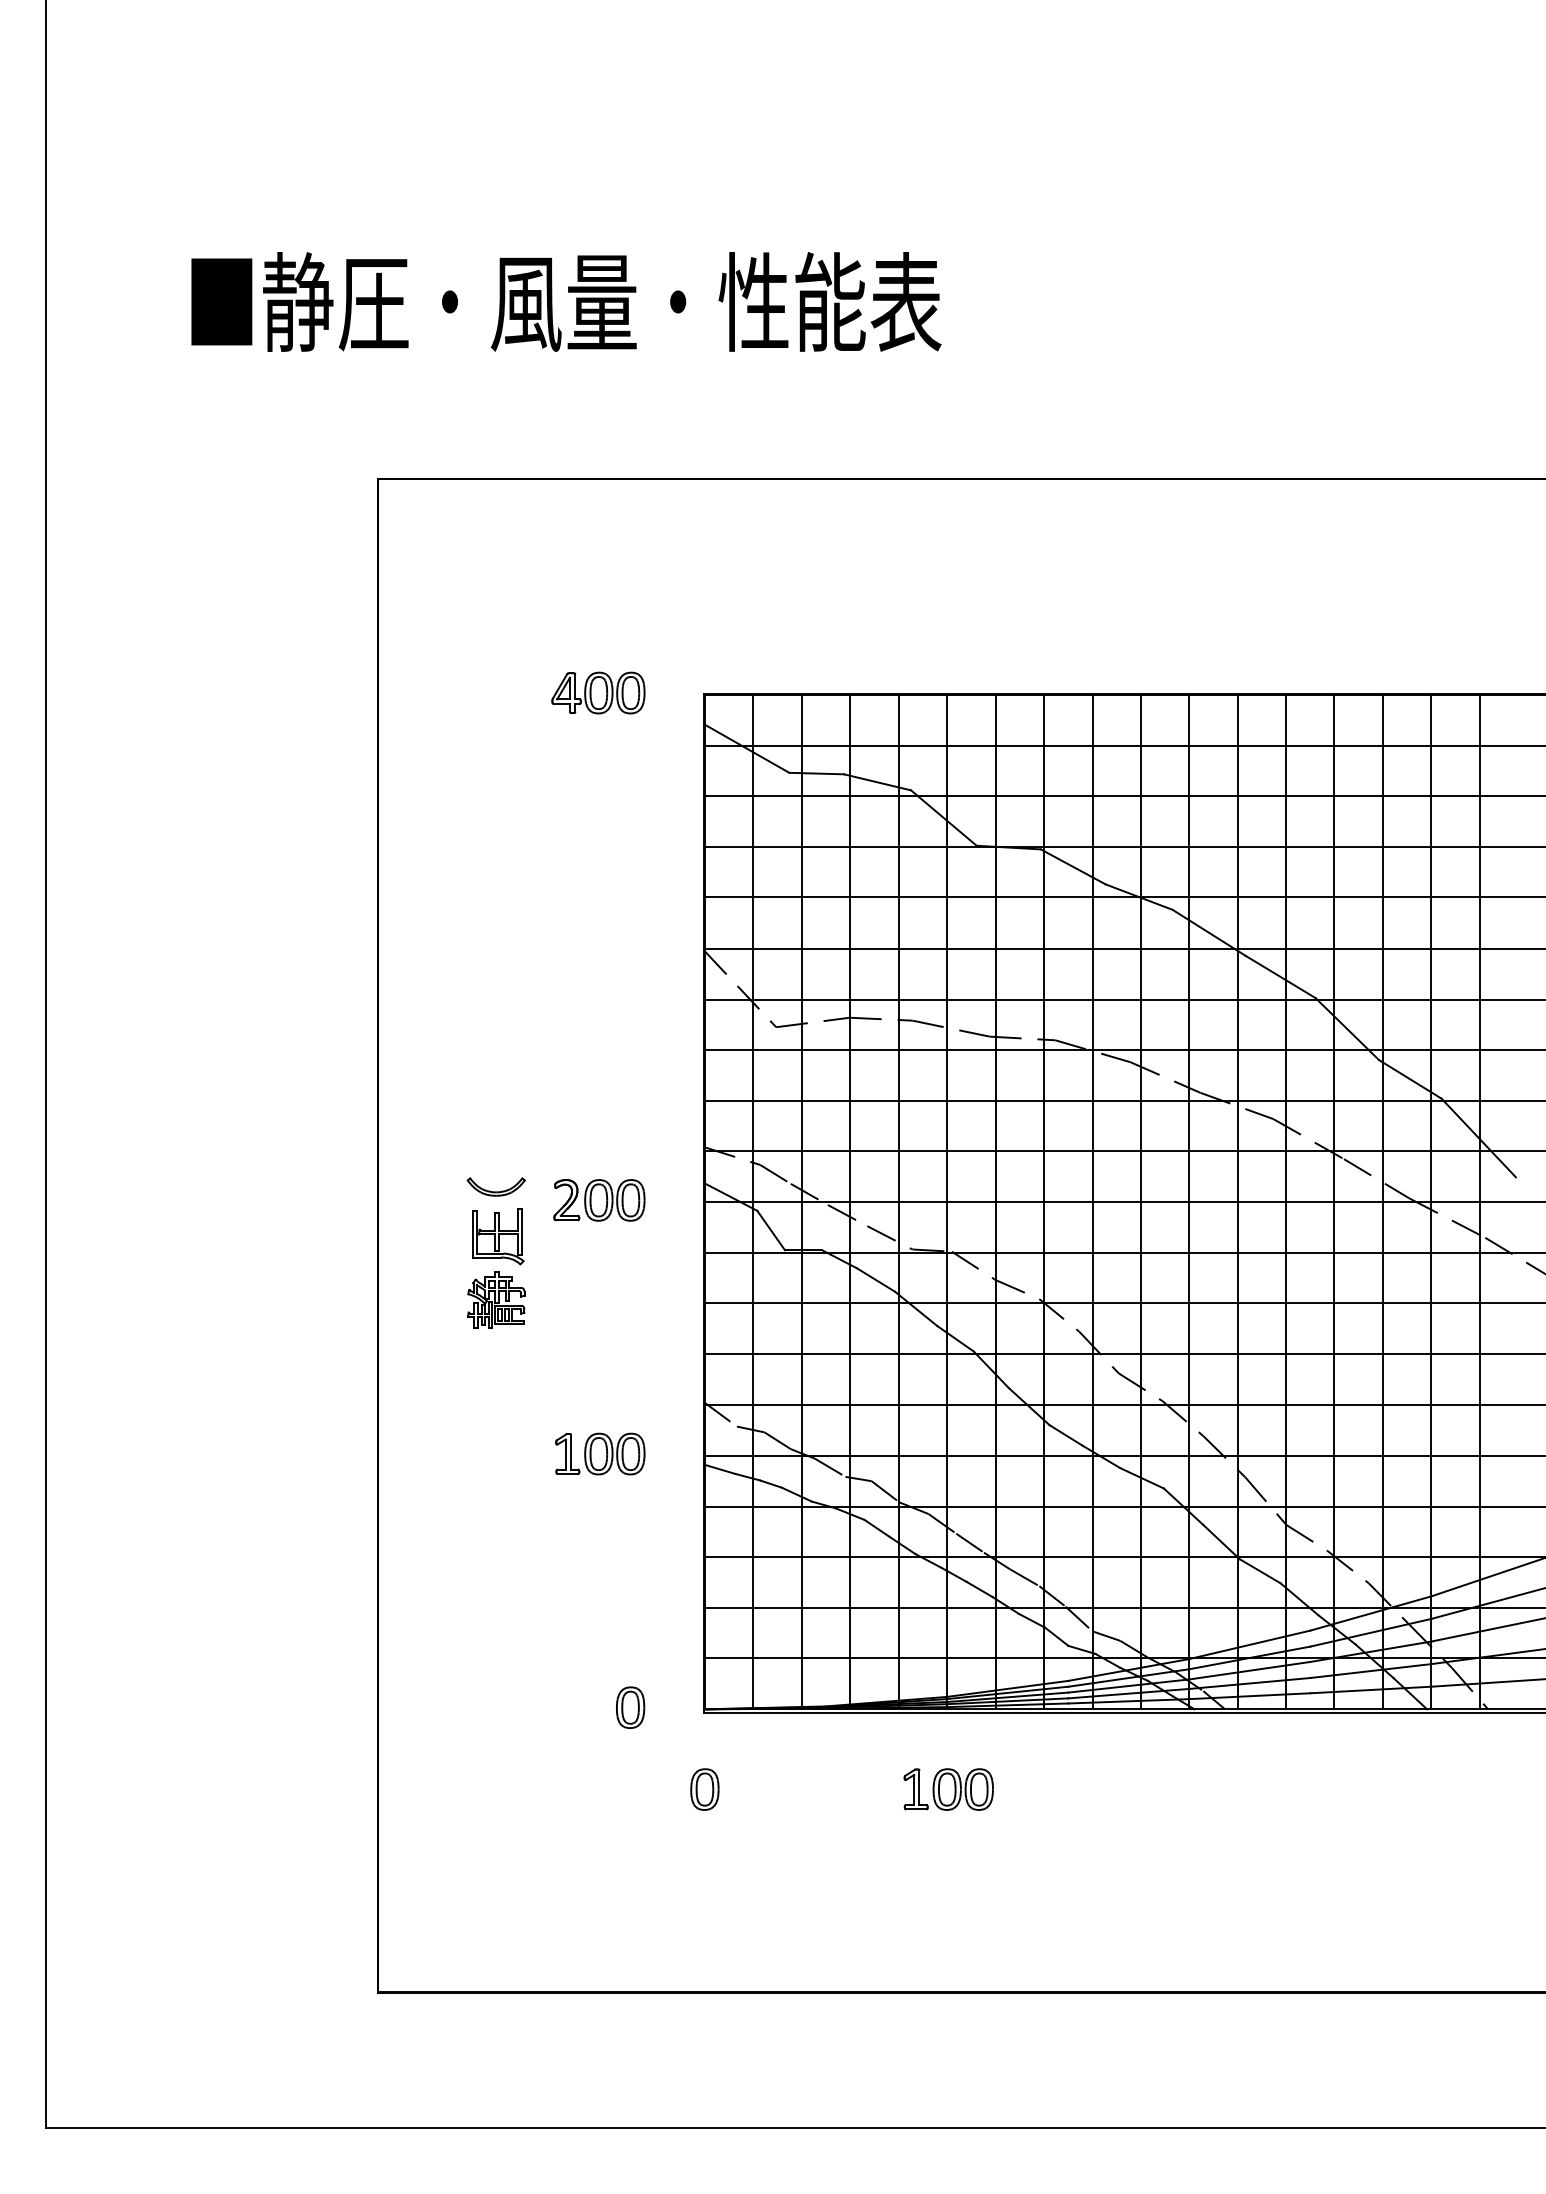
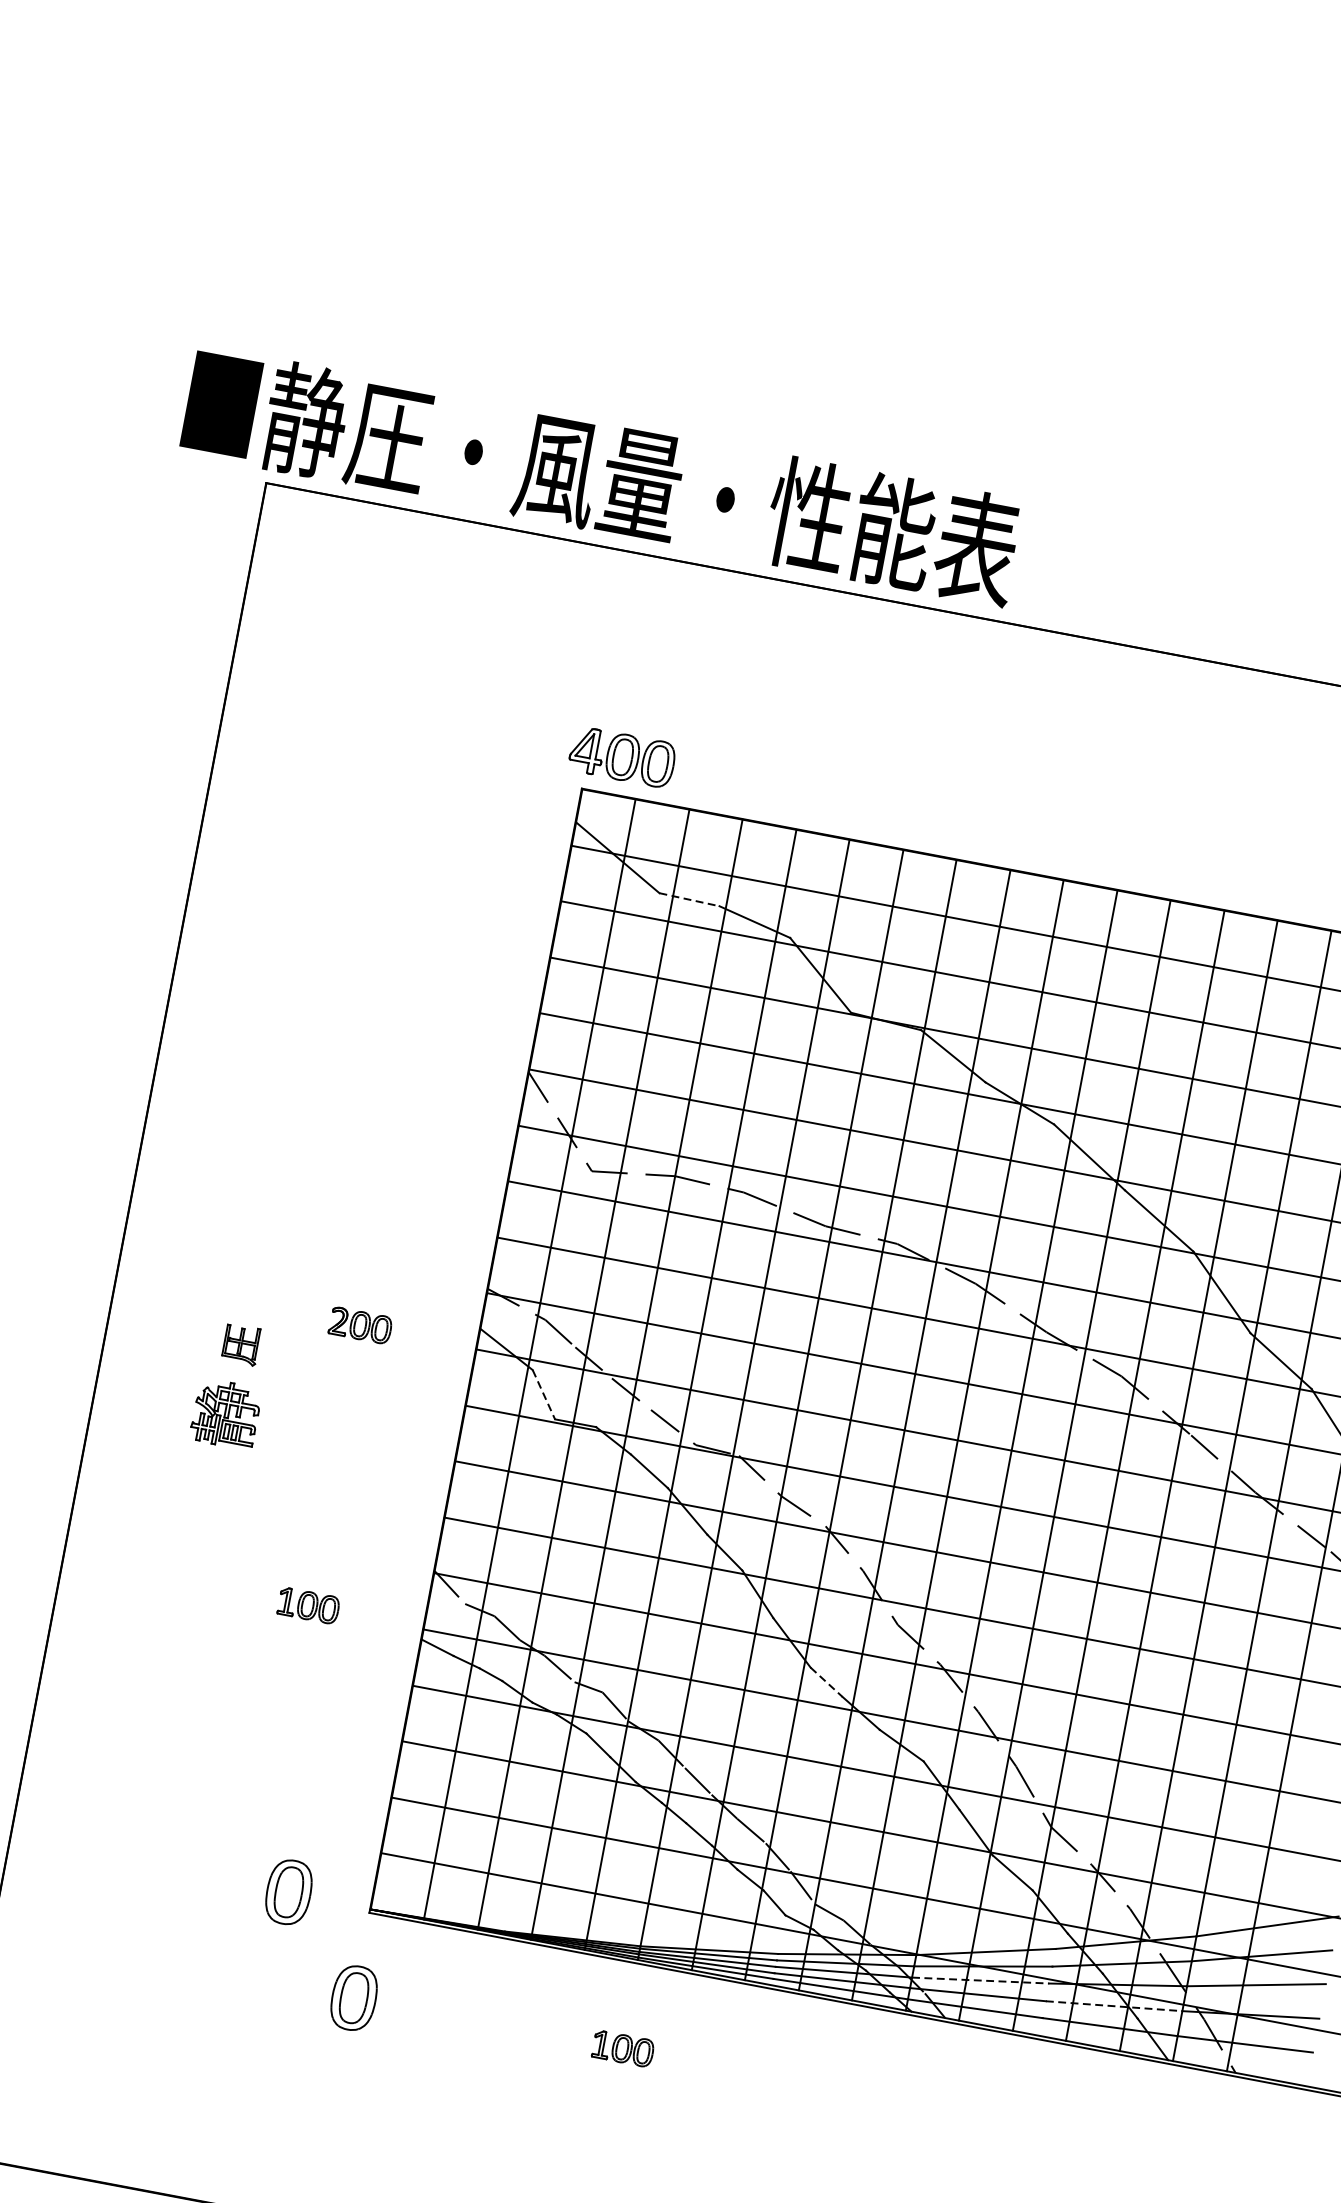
text: (566, 301) -> (602, 476), moved
part: (598, 692) -> (622, 756), moved
line: (817, 773) -> (690, 899), solid -> dashed
part: (495, 1186) -> (248, 1288), removed
part: (599, 1200) -> (360, 1325), size x0.6
line: (771, 1230) -> (544, 1394), solid -> dashed
part: (498, 1236) -> (241, 1344), size x0.6
line: (1066, 1435) -> (827, 1682), solid -> dashed
part: (600, 1453) -> (308, 1605), size x0.6
line: (1250, 1670) -> (981, 1980), solid -> dashed
line: (1370, 1671) -> (1113, 2006), solid -> dashed
part: (630, 1707) -> (289, 1891), size x1.4
part: (704, 1789) -> (353, 1997), size x1.4
part: (948, 1789) -> (623, 2048), size x0.6

